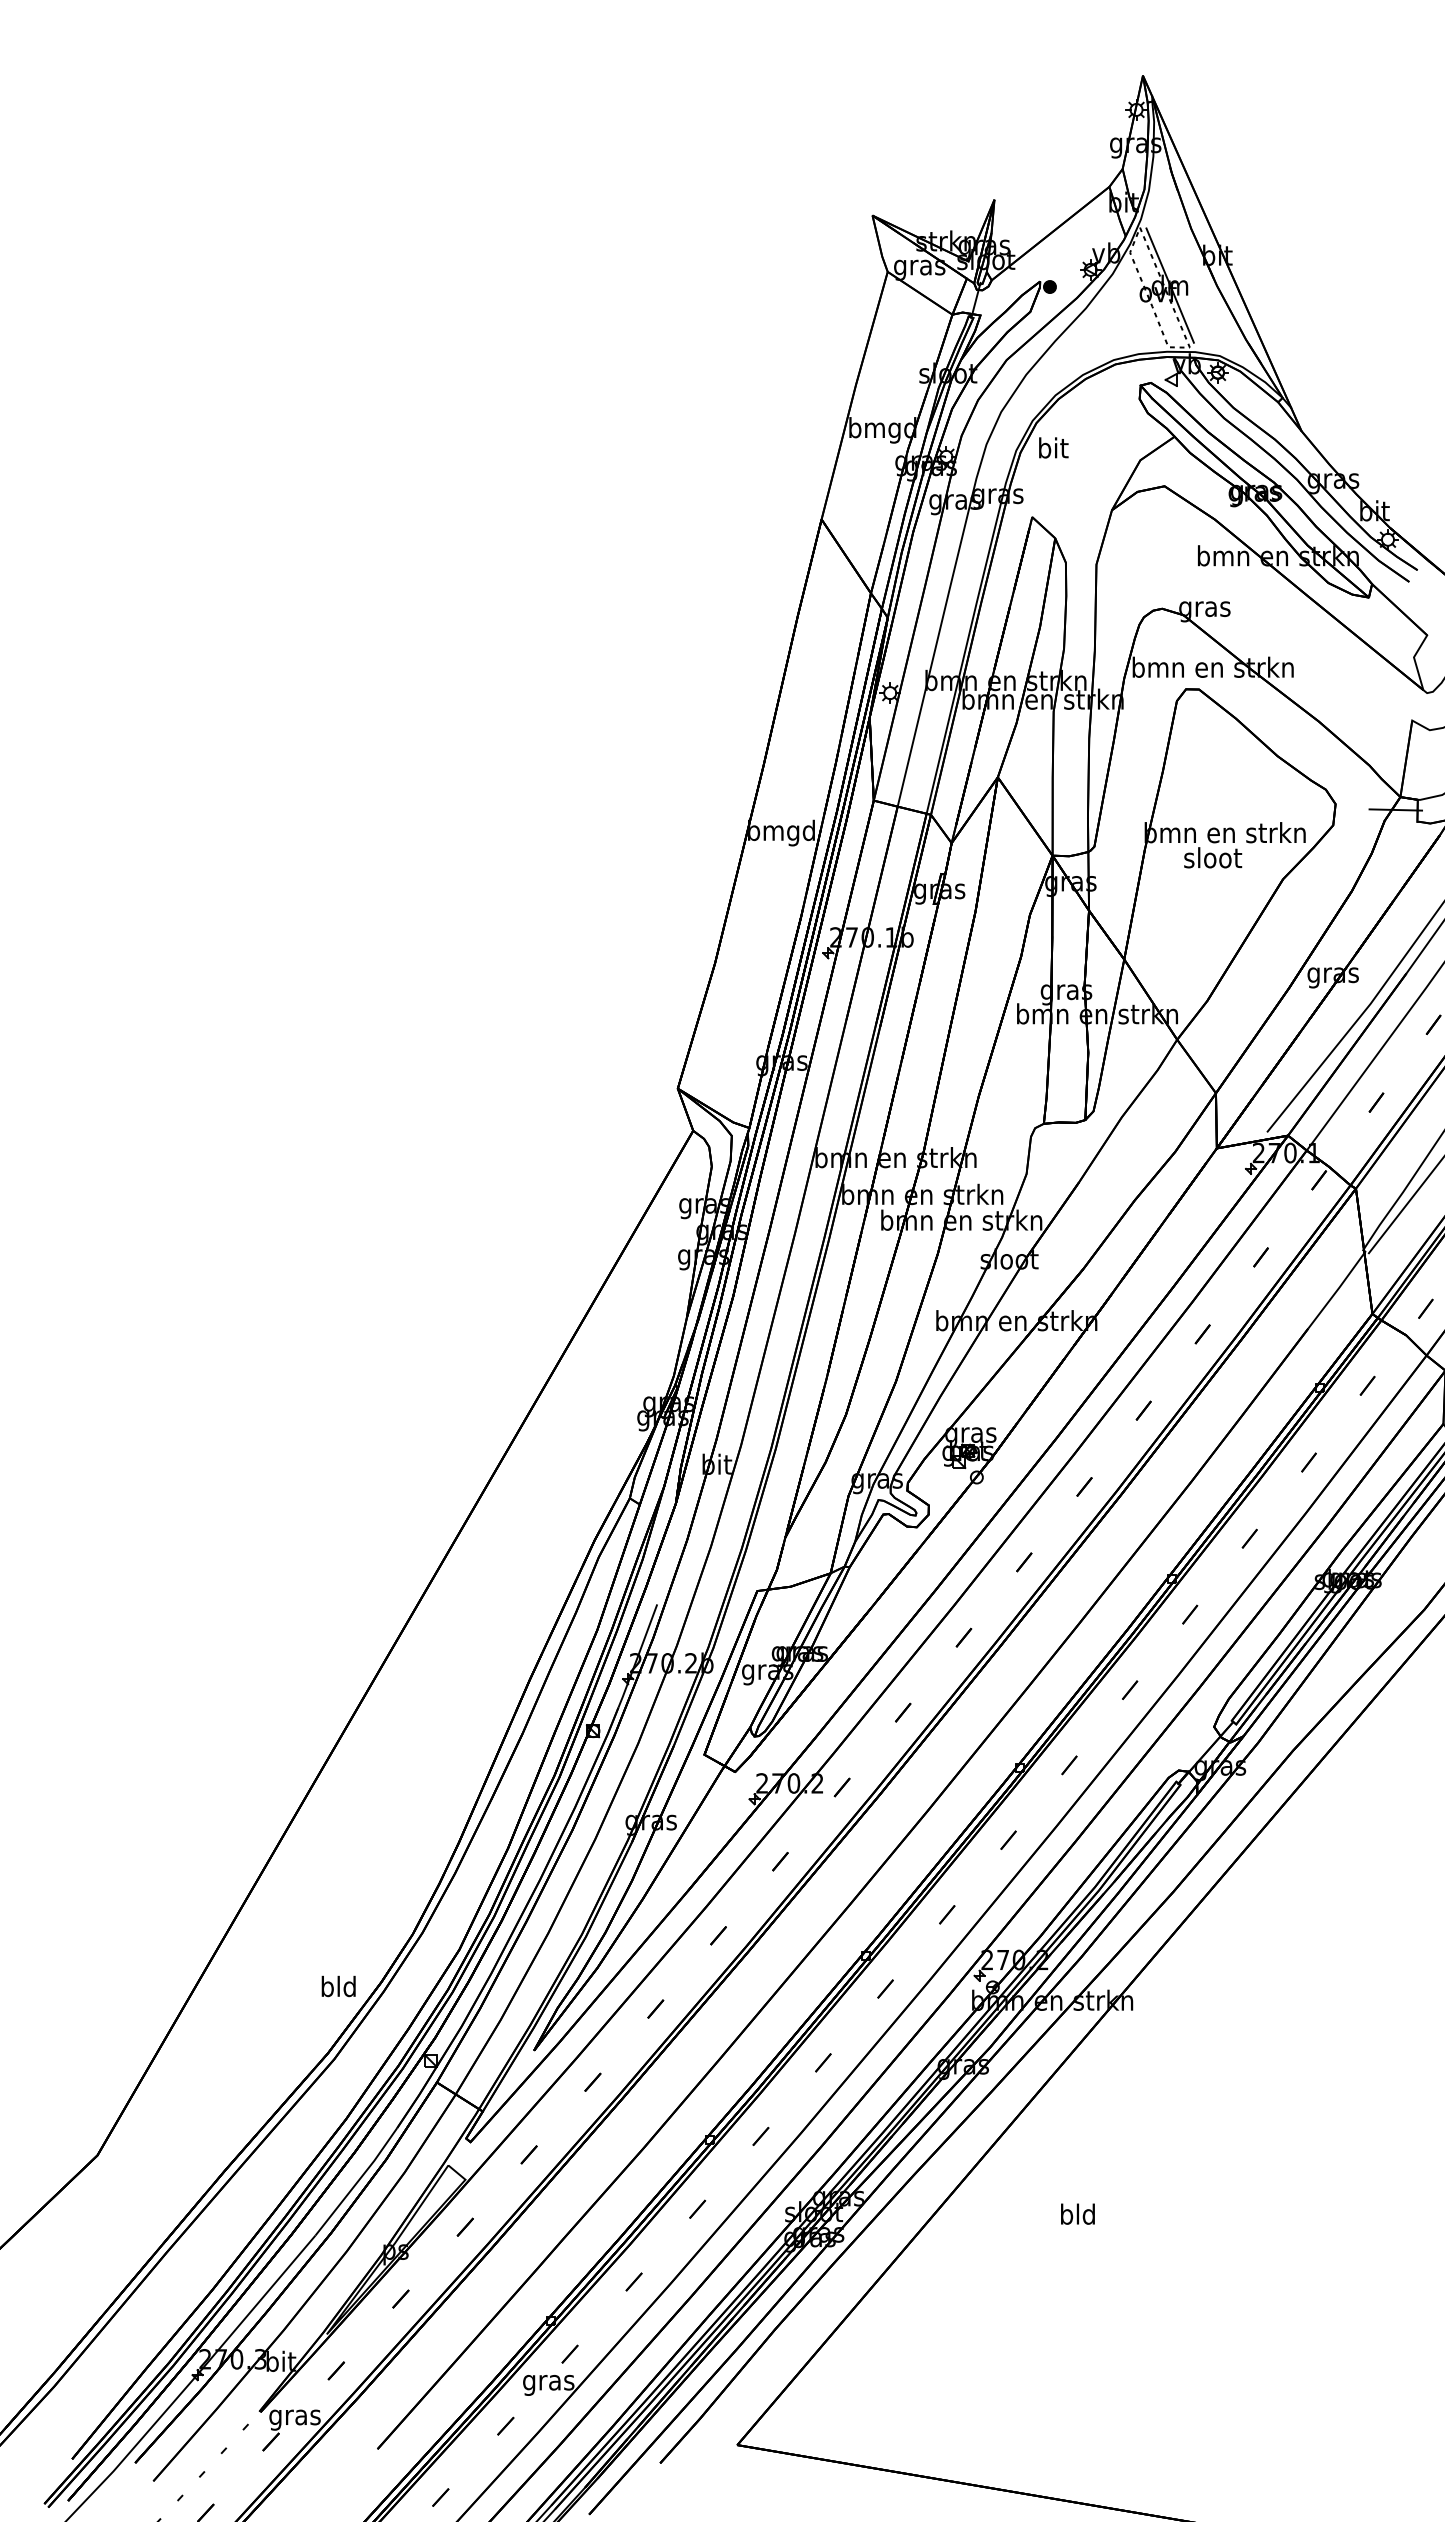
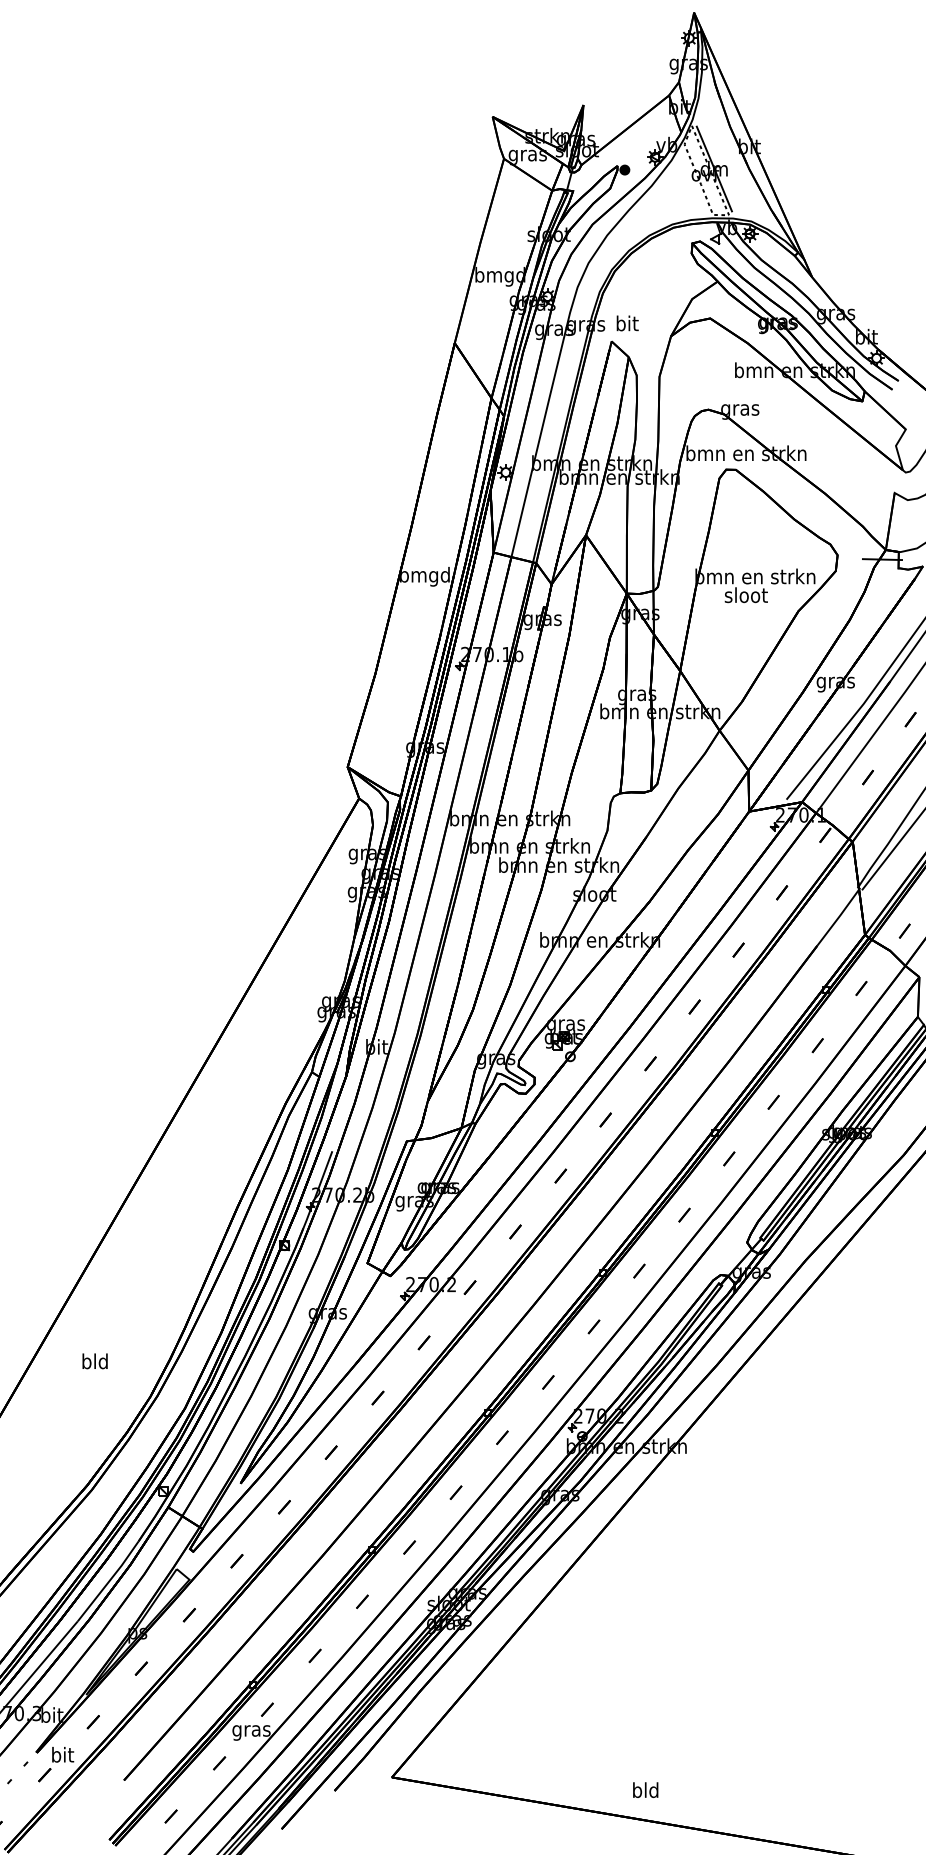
text: (1053, 447) -> (627, 323), moved
text: (338, 1986) -> (94, 1361), moved
text: (1077, 2213) -> (645, 1789), moved
text: (294, 2417) -> (62, 1756), gras -> bit

